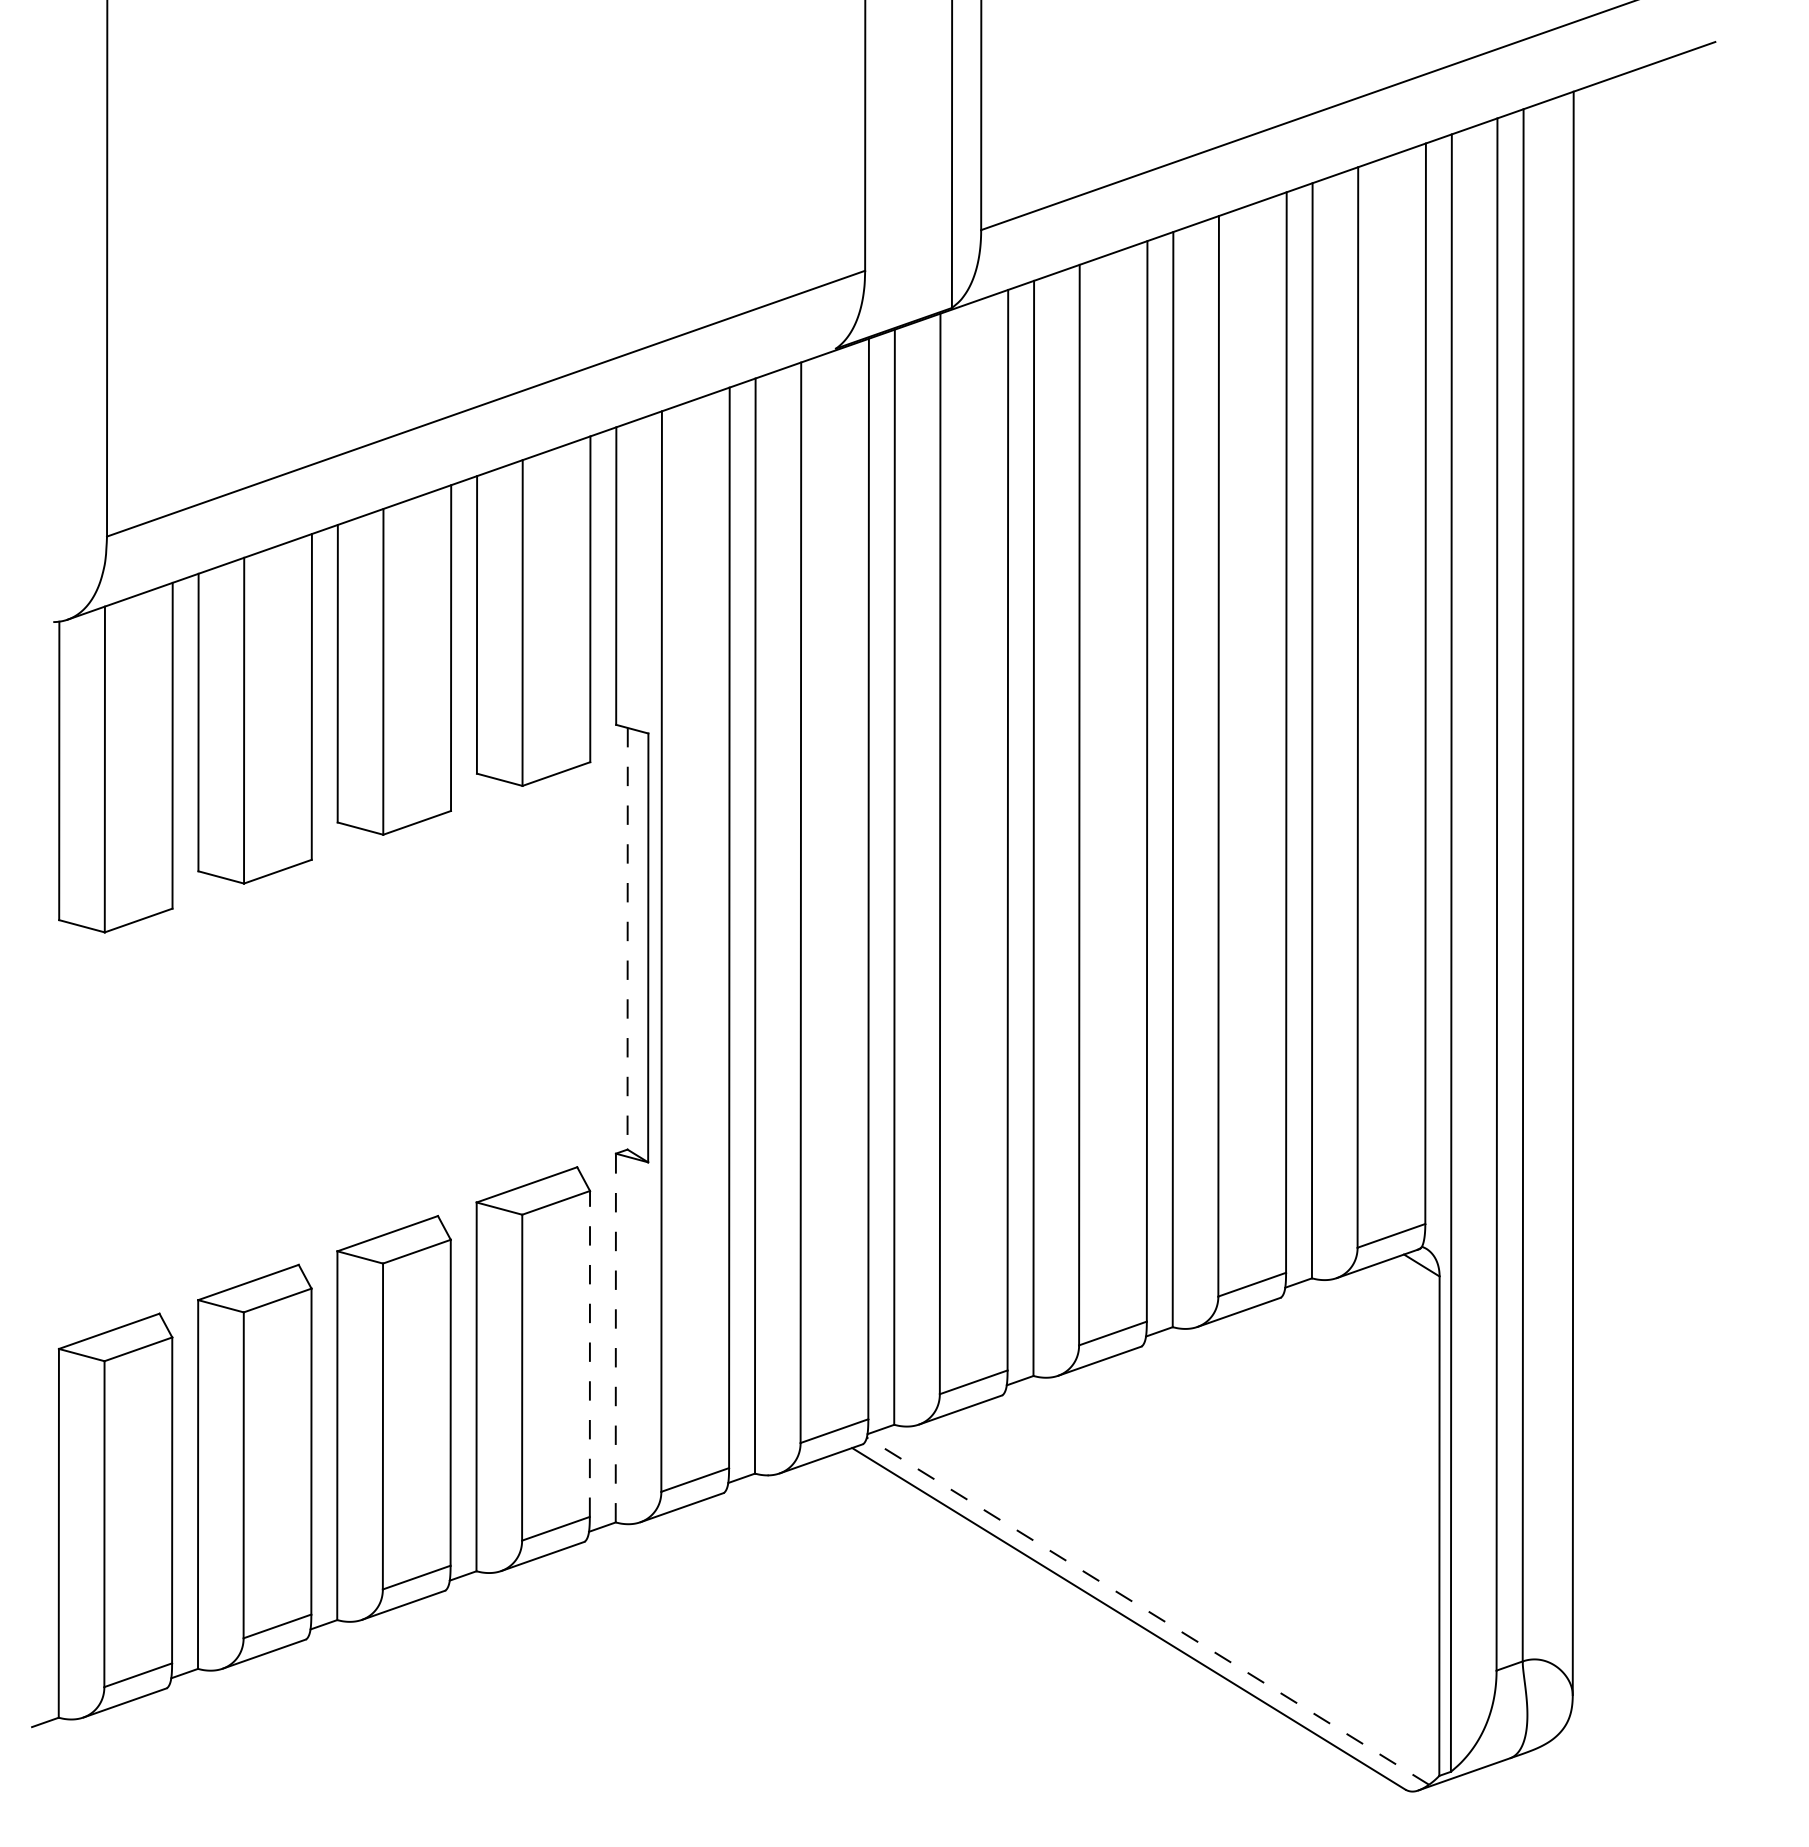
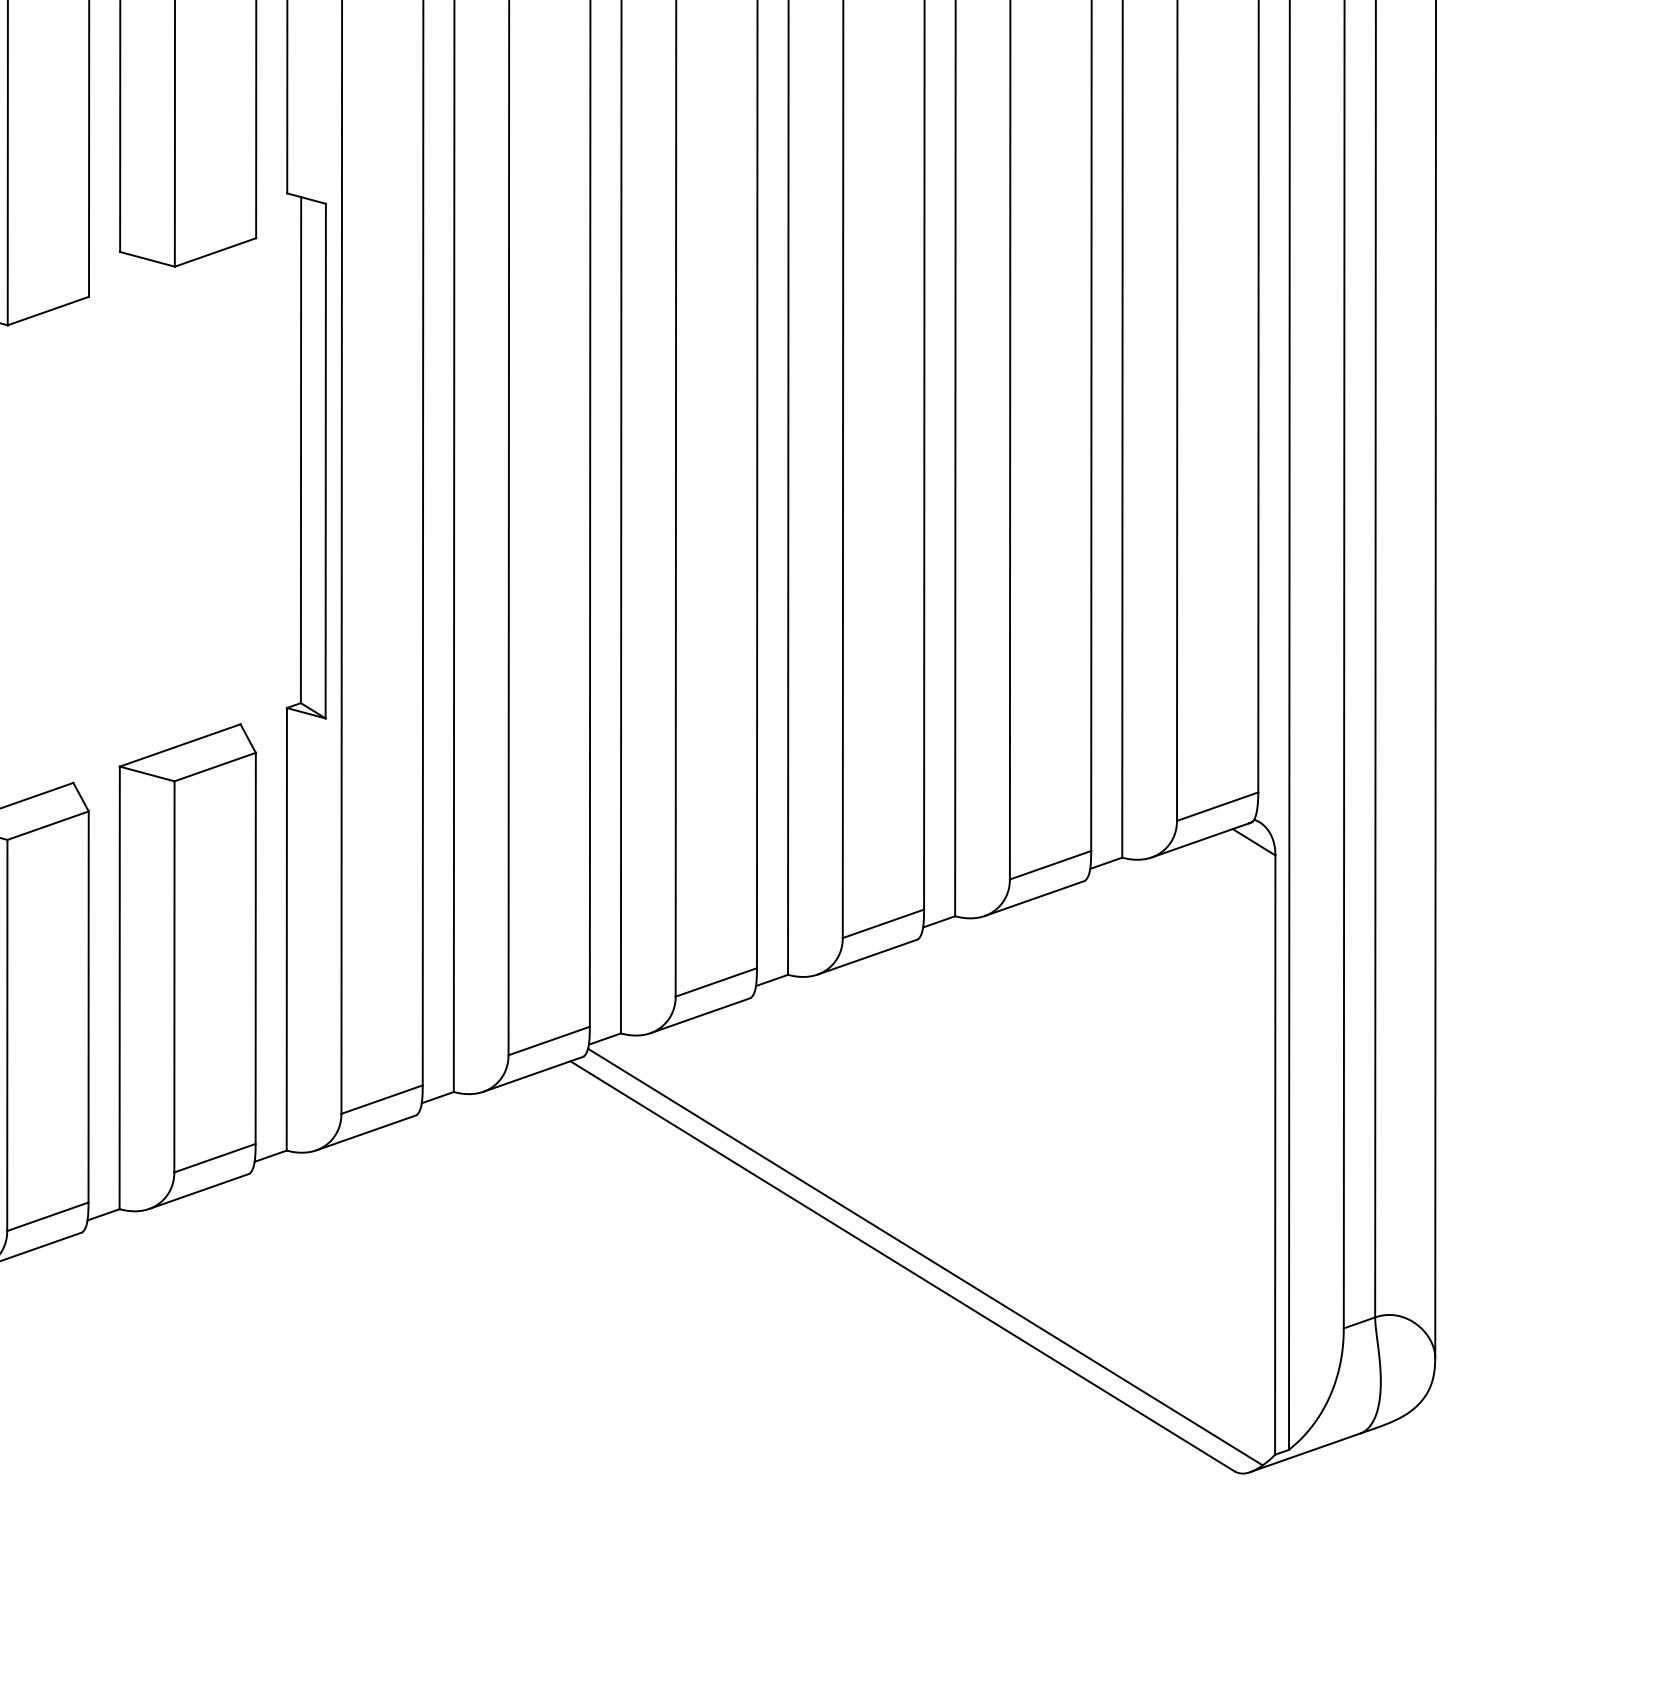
line: (627, 938) -> (300, 449), dashed -> solid
line: (615, 1337) -> (286, 928), dashed -> solid
line: (589, 1353) -> (255, 947), dashed -> solid
line: (1147, 1610) -> (924, 1256), dashed -> solid

